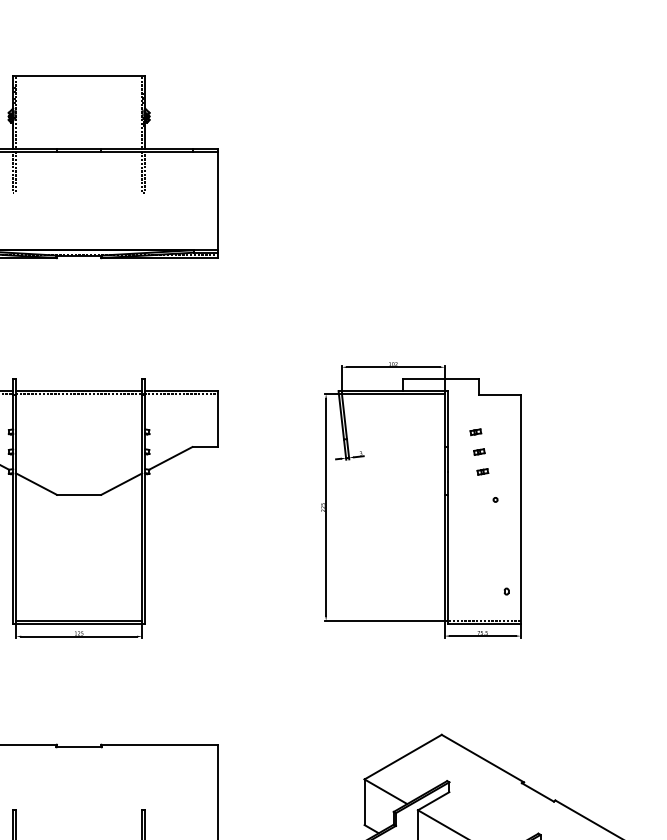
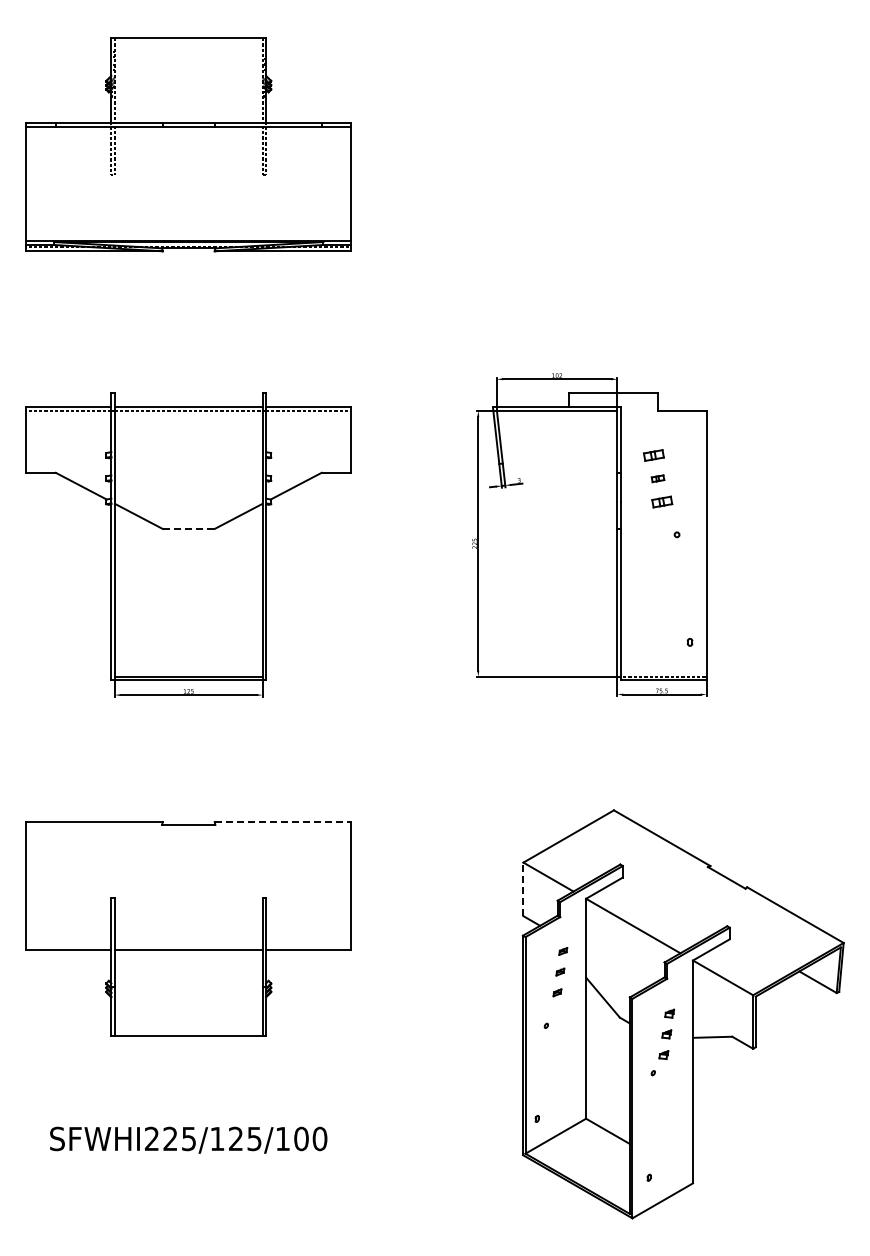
part: (475, 432) -> (653, 455), size x1.6
part: (482, 471) -> (661, 501), size x1.6
line: (78, 494) -> (188, 528), solid -> dashed
line: (159, 744) -> (283, 821), solid -> dashed
line: (364, 802) -> (523, 889), solid -> dashed

